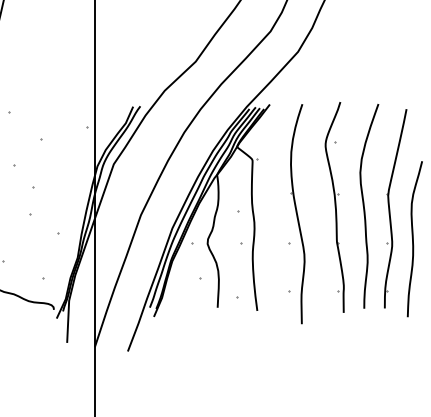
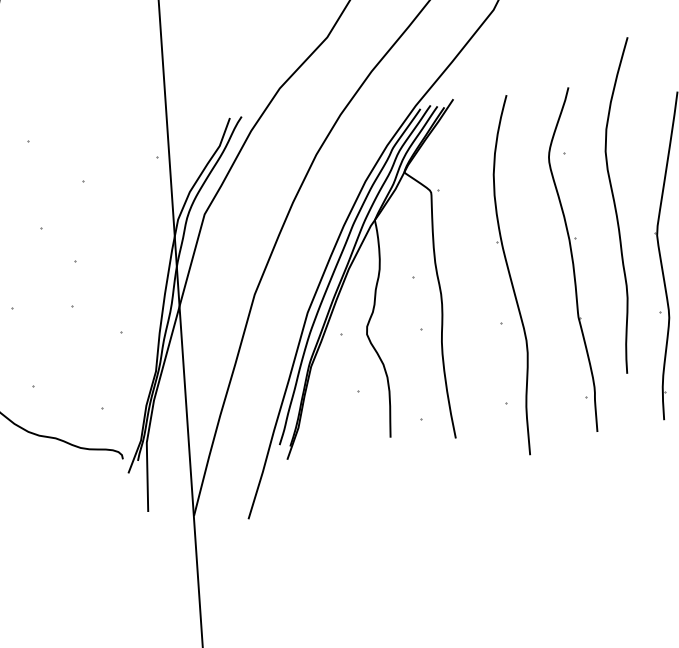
curve: (364, 206) -> (616, 206), moved

